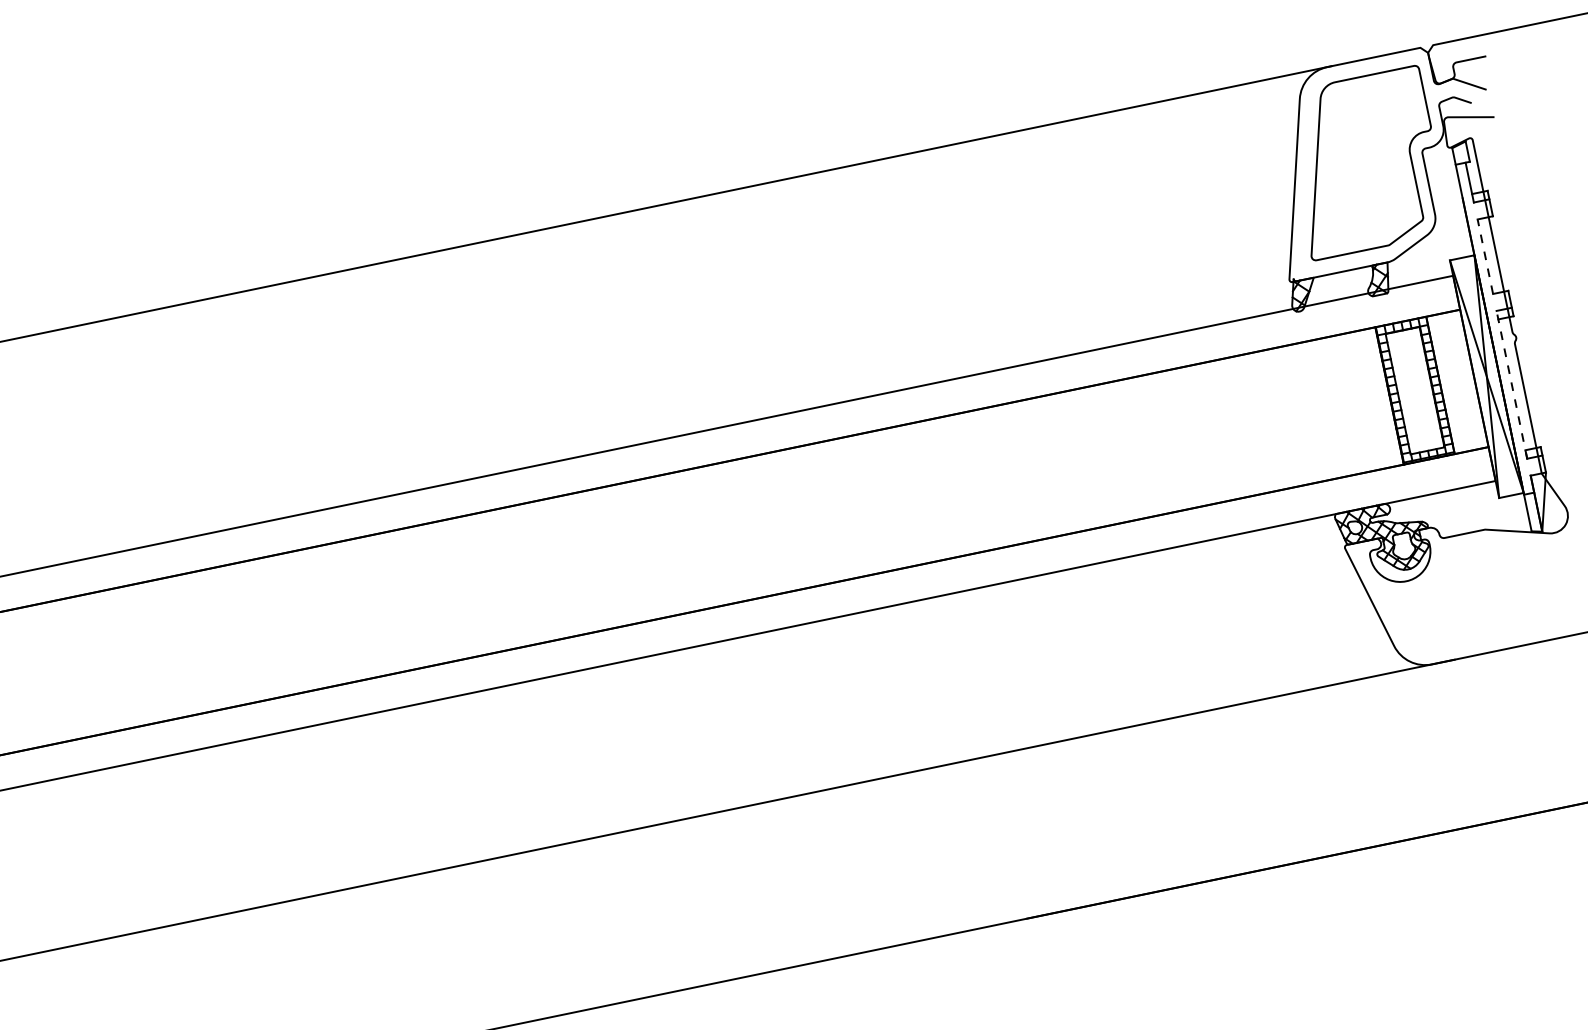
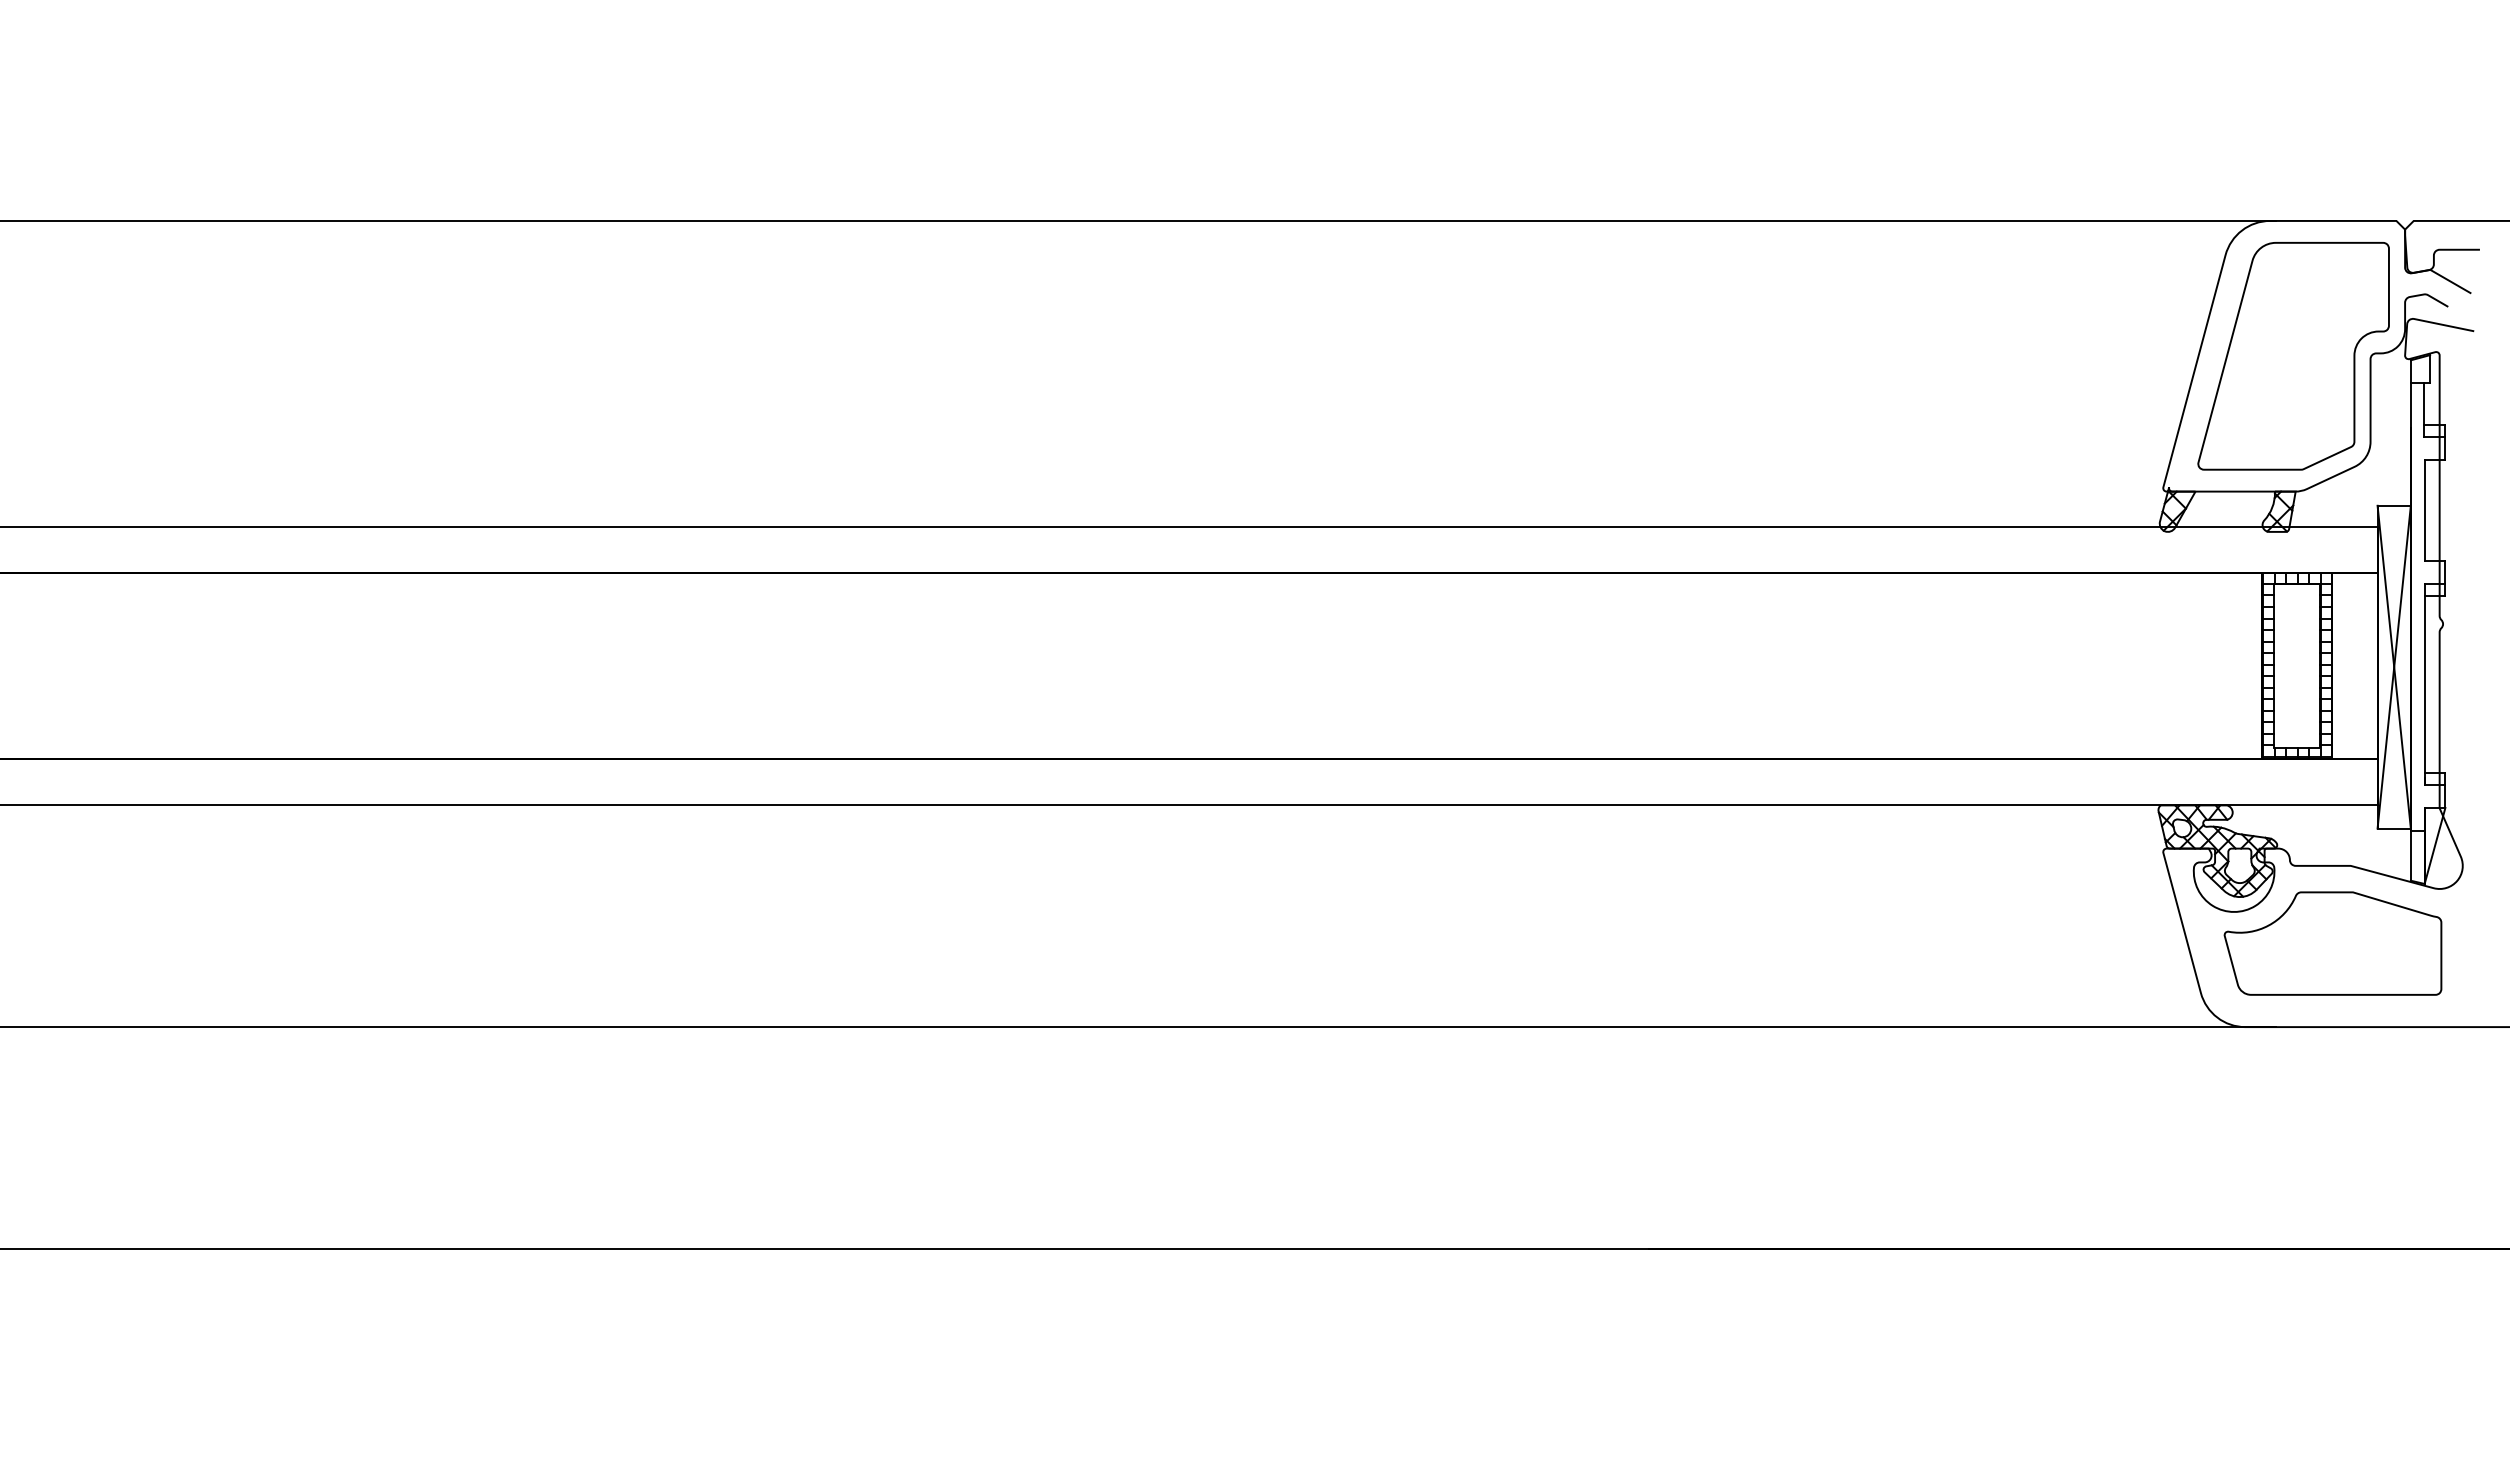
line: (1485, 256) -> (2424, 510), dashed -> solid
line: (1511, 384) -> (2424, 684), dashed -> solid
part: (1483, 589) -> (2332, 943), added

